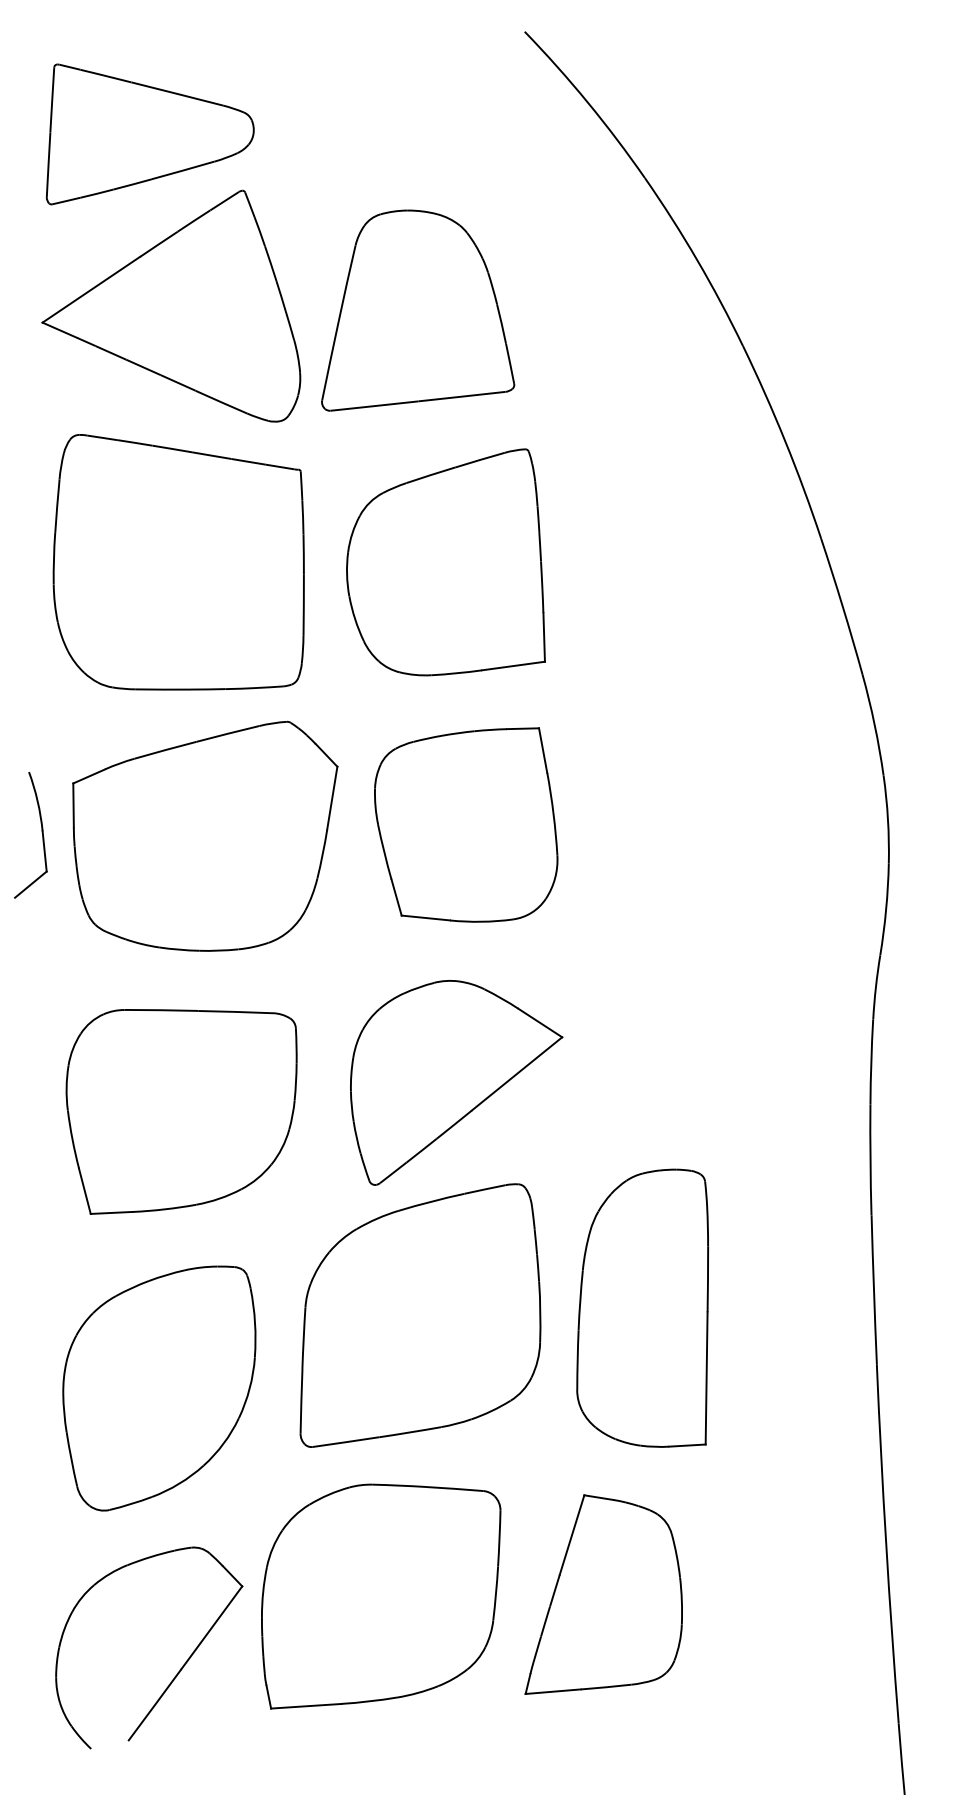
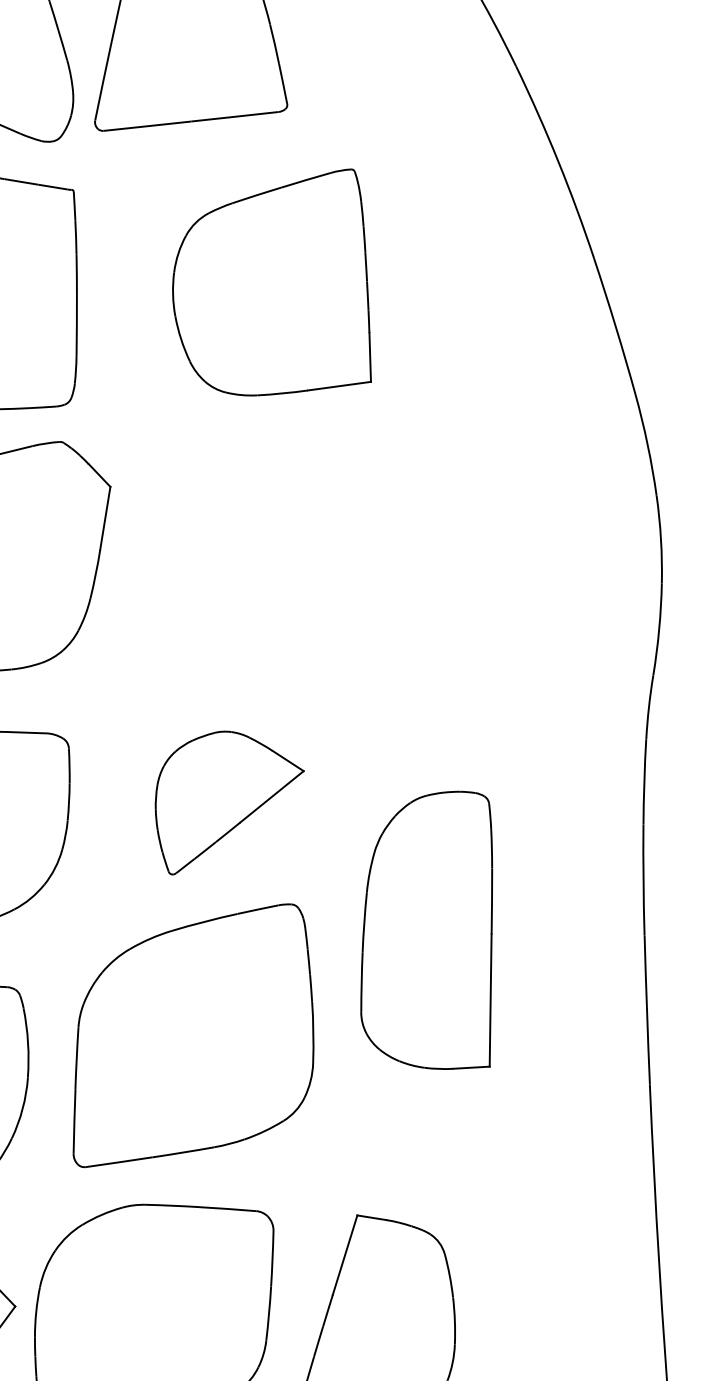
part: (445, 562) -> (271, 282), moved
part: (466, 824) -> (239, 544), removed
part: (456, 1082) -> (229, 802), size x0.7
part: (642, 1307) -> (426, 929), moved

